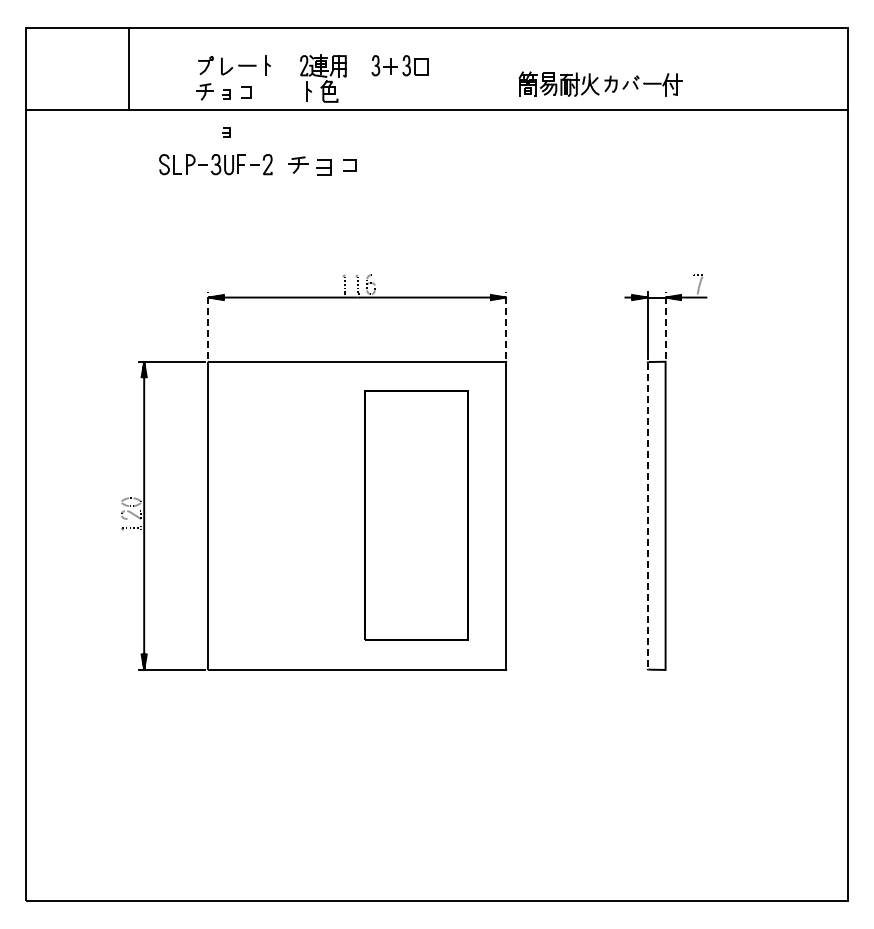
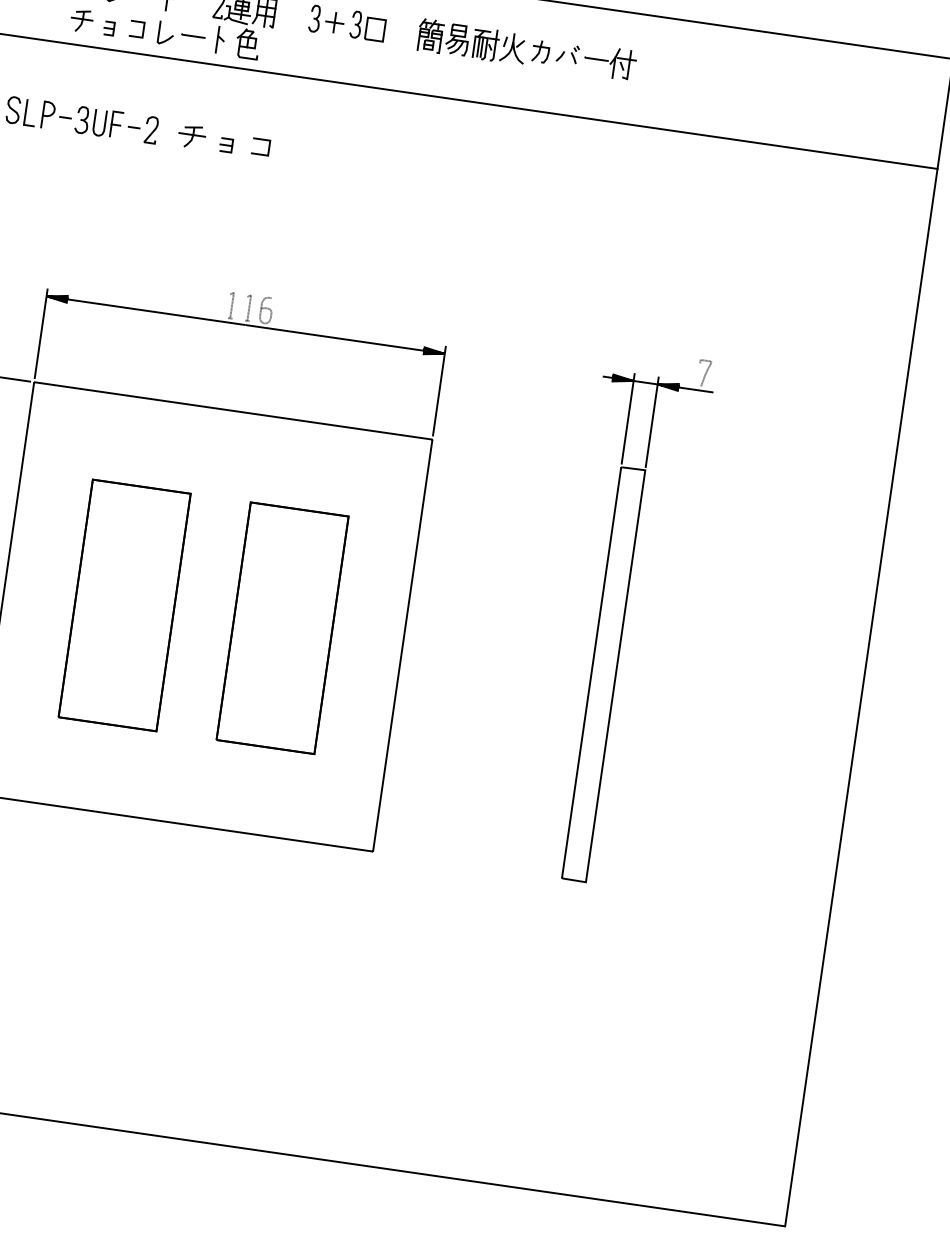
part: (600, 83) -> (527, 49), moved
part: (279, 92) -> (181, 35), added
part: (226, 132) -> (102, 79), removed
part: (324, 167) -> (226, 144), size x0.62
line: (208, 325) -> (41, 333), dashed -> solid
line: (506, 325) -> (439, 391), dashed -> solid
line: (665, 325) -> (652, 421), dashed -> solid
part: (298, 515) -> (125, 605), added
part: (416, 515) -> (282, 627), size x0.71
line: (647, 516) -> (591, 673), dashed -> solid

